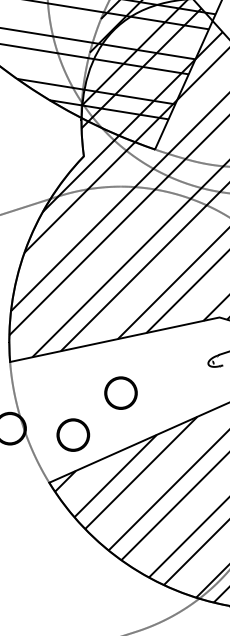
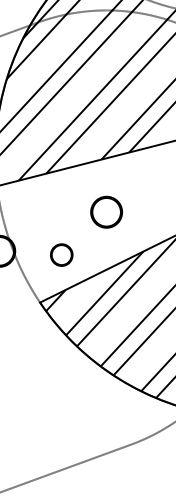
part: (73, 434) -> (61, 254), size x0.7

